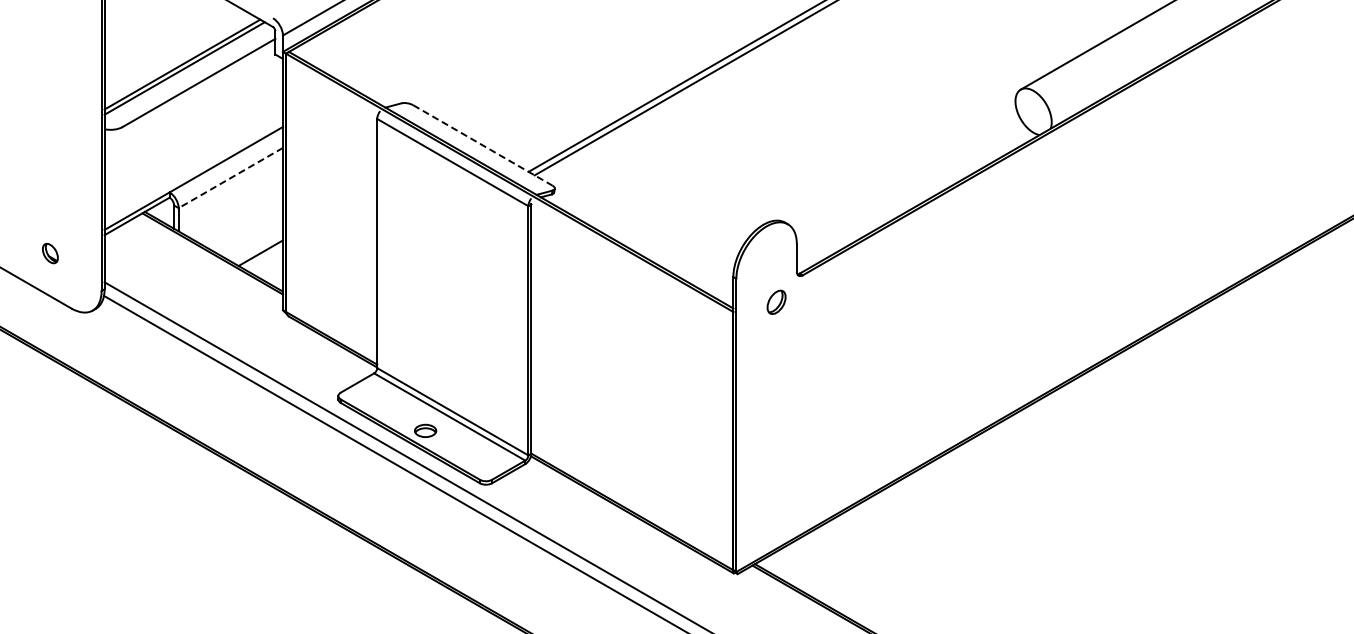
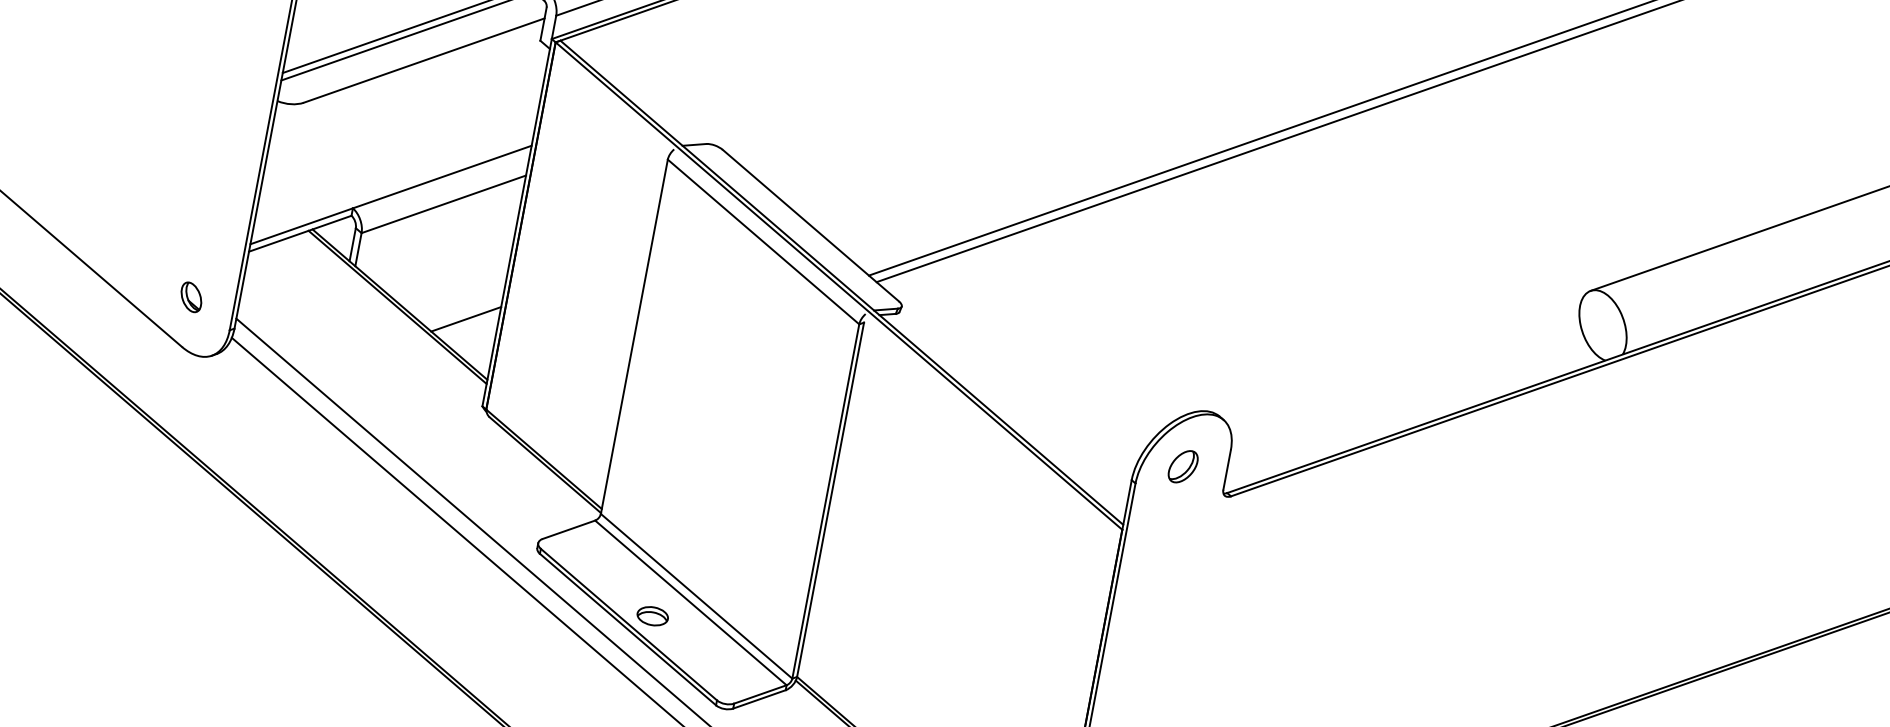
line: (483, 145) -> (811, 225), dashed -> solid
line: (230, 178) -> (443, 204), dashed -> solid
part: (50, 253) -> (191, 297), moved
part: (776, 301) -> (1183, 465), moved

